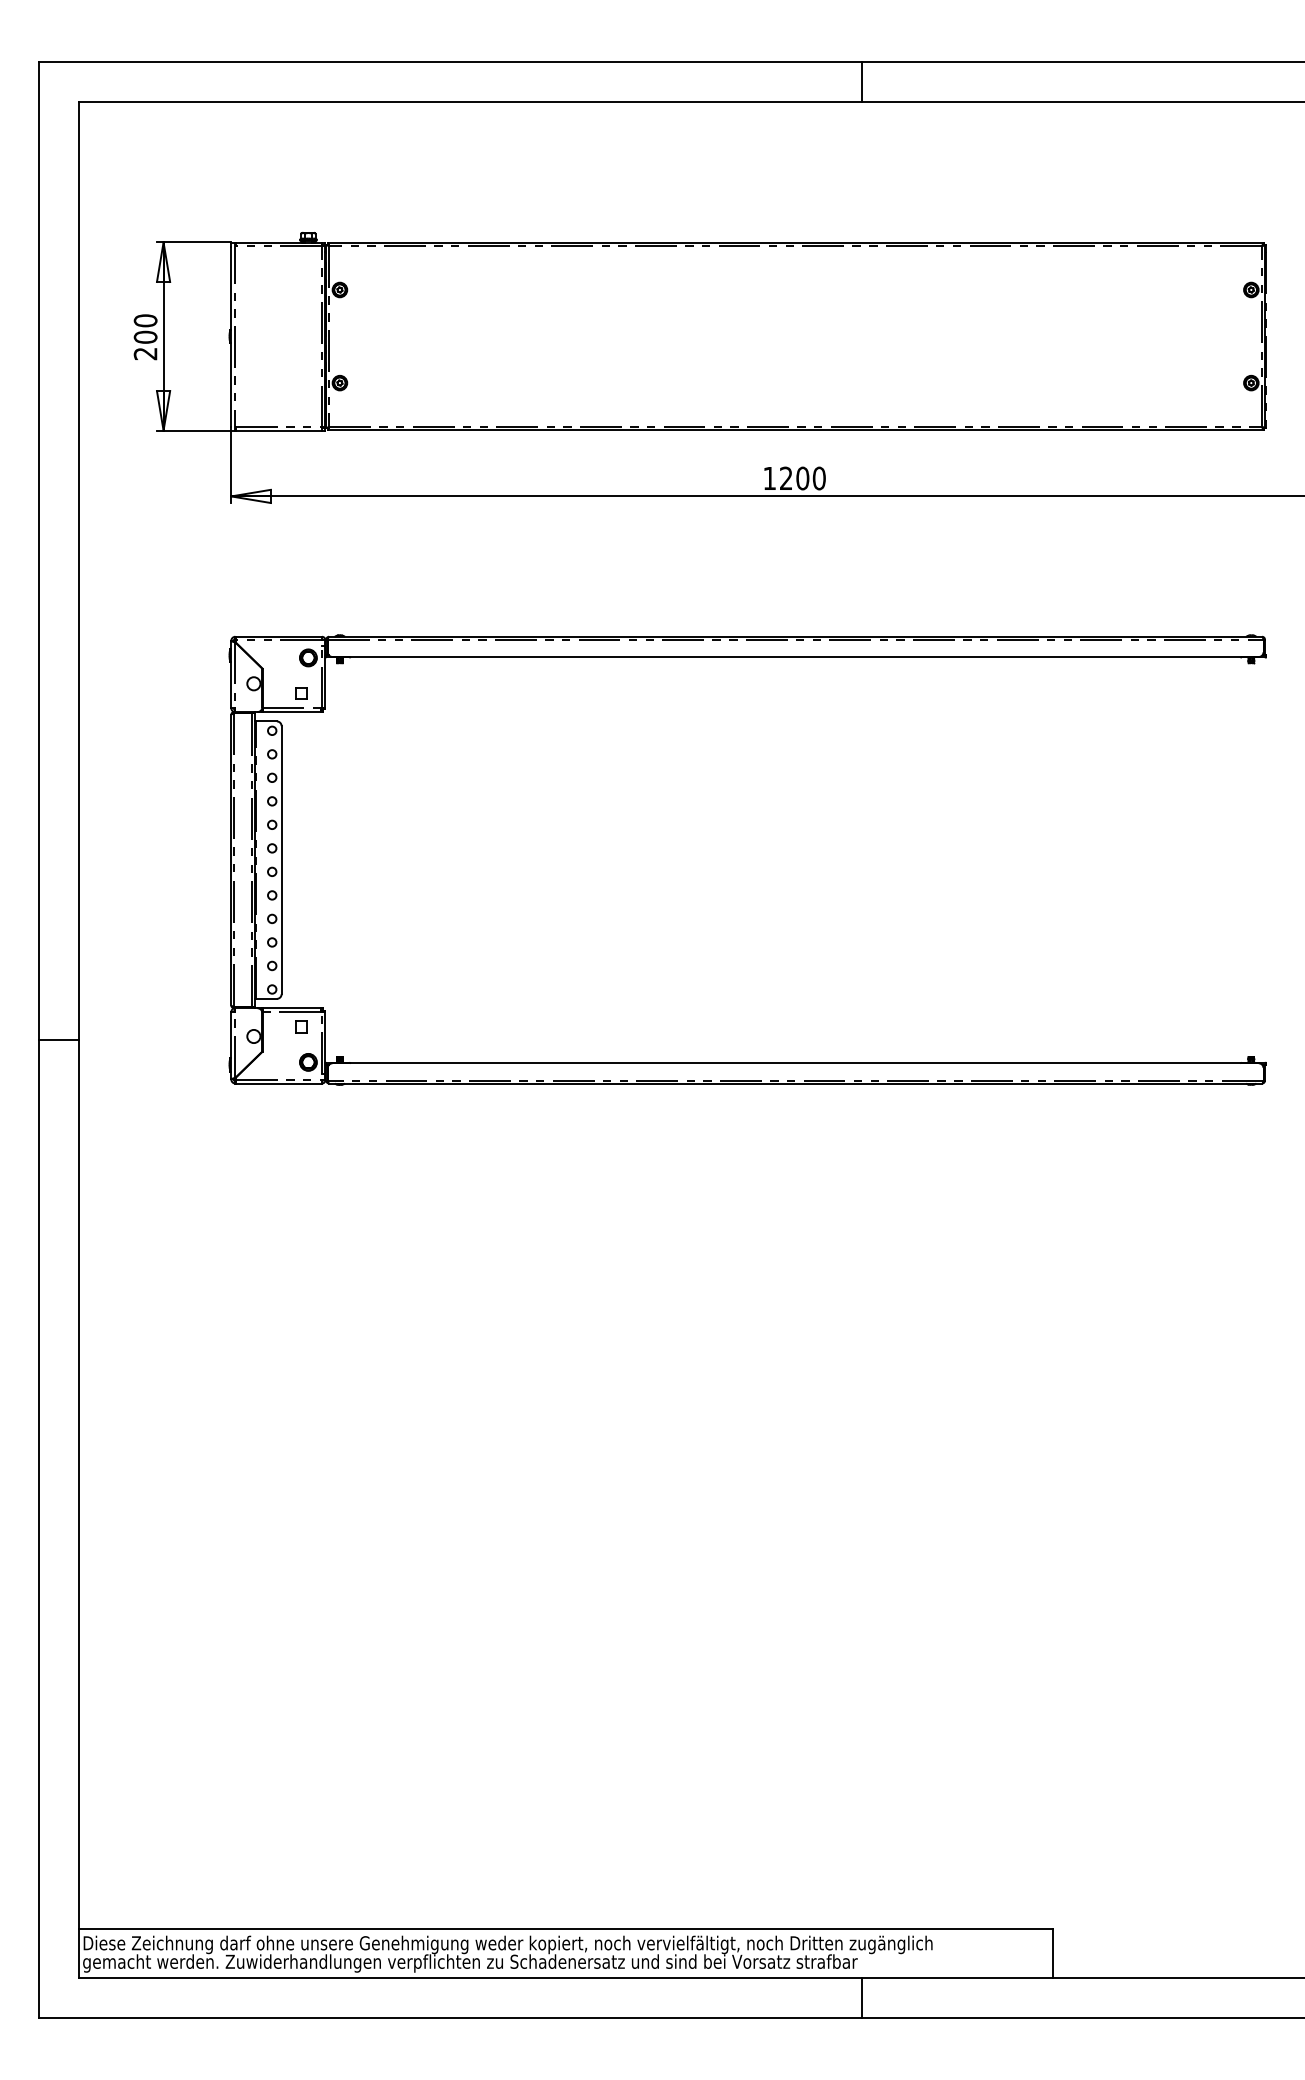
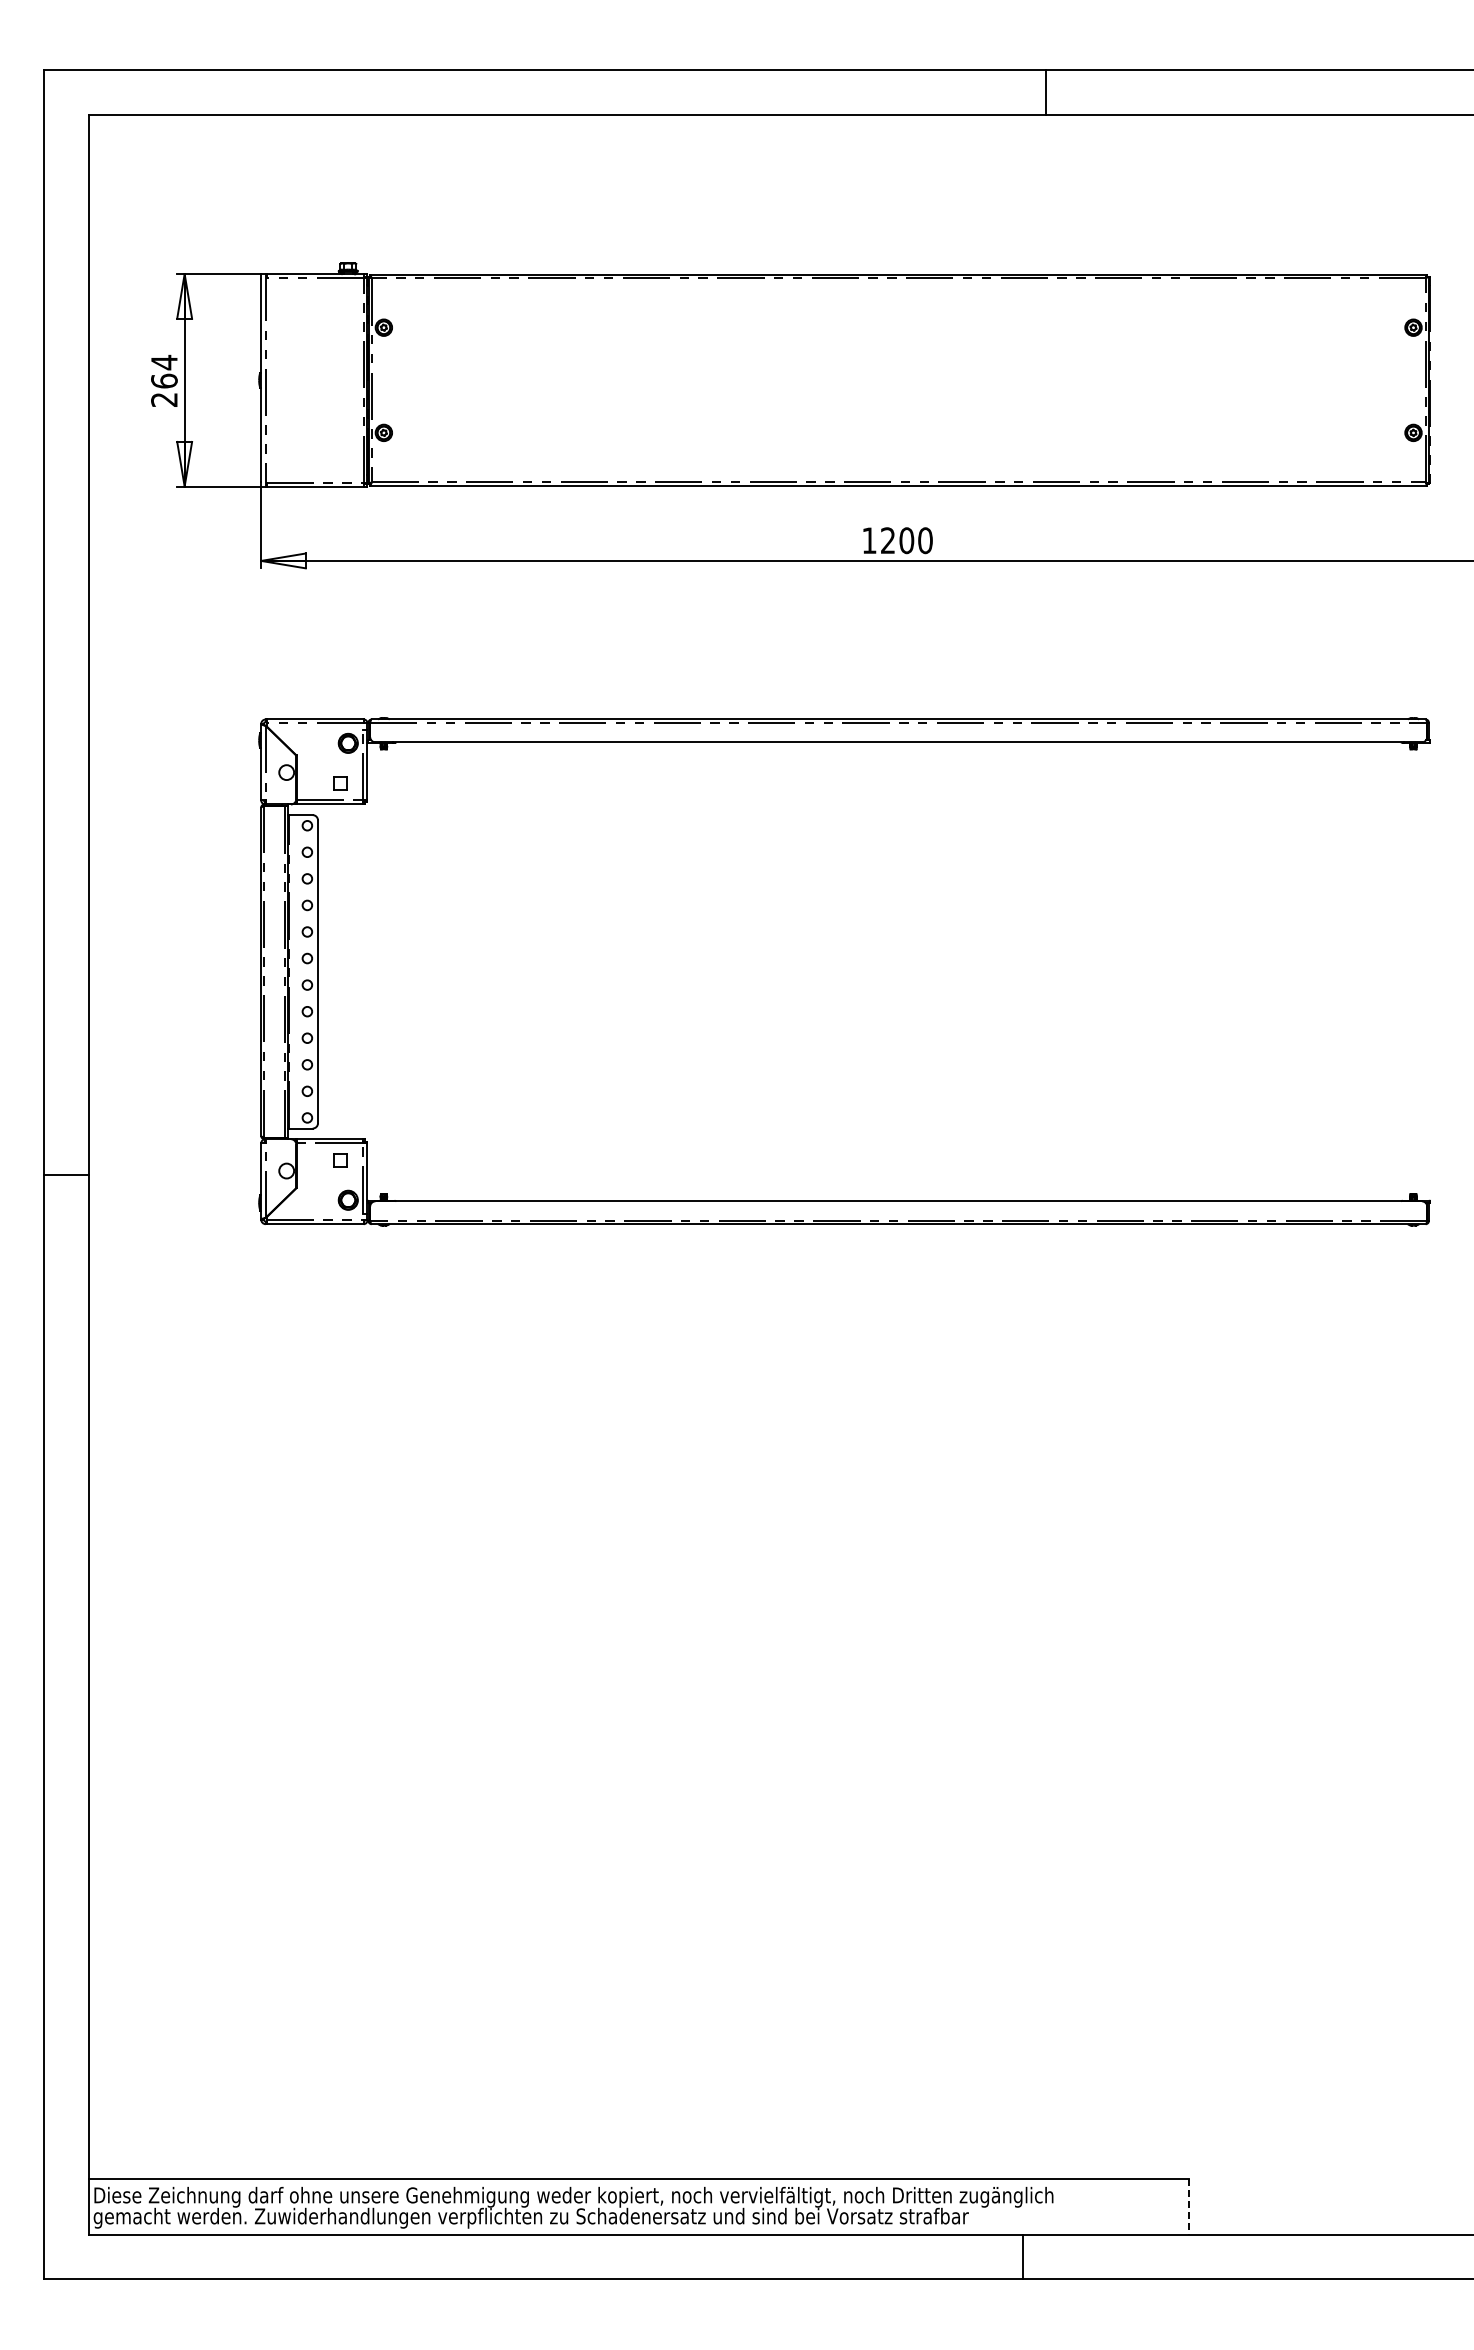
line: (861, 81) -> (1045, 92), moved
text: (145, 328) -> (164, 371), 200 -> 264
line: (1053, 1953) -> (1189, 2206), solid -> dashed
line: (861, 1997) -> (1022, 2256), moved

